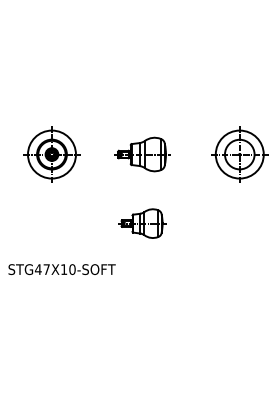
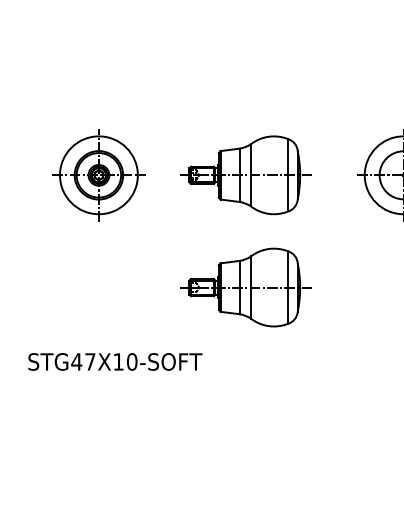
part: (142, 154) -> (245, 175), size x1.43
part: (142, 223) -> (245, 287), size x1.67

